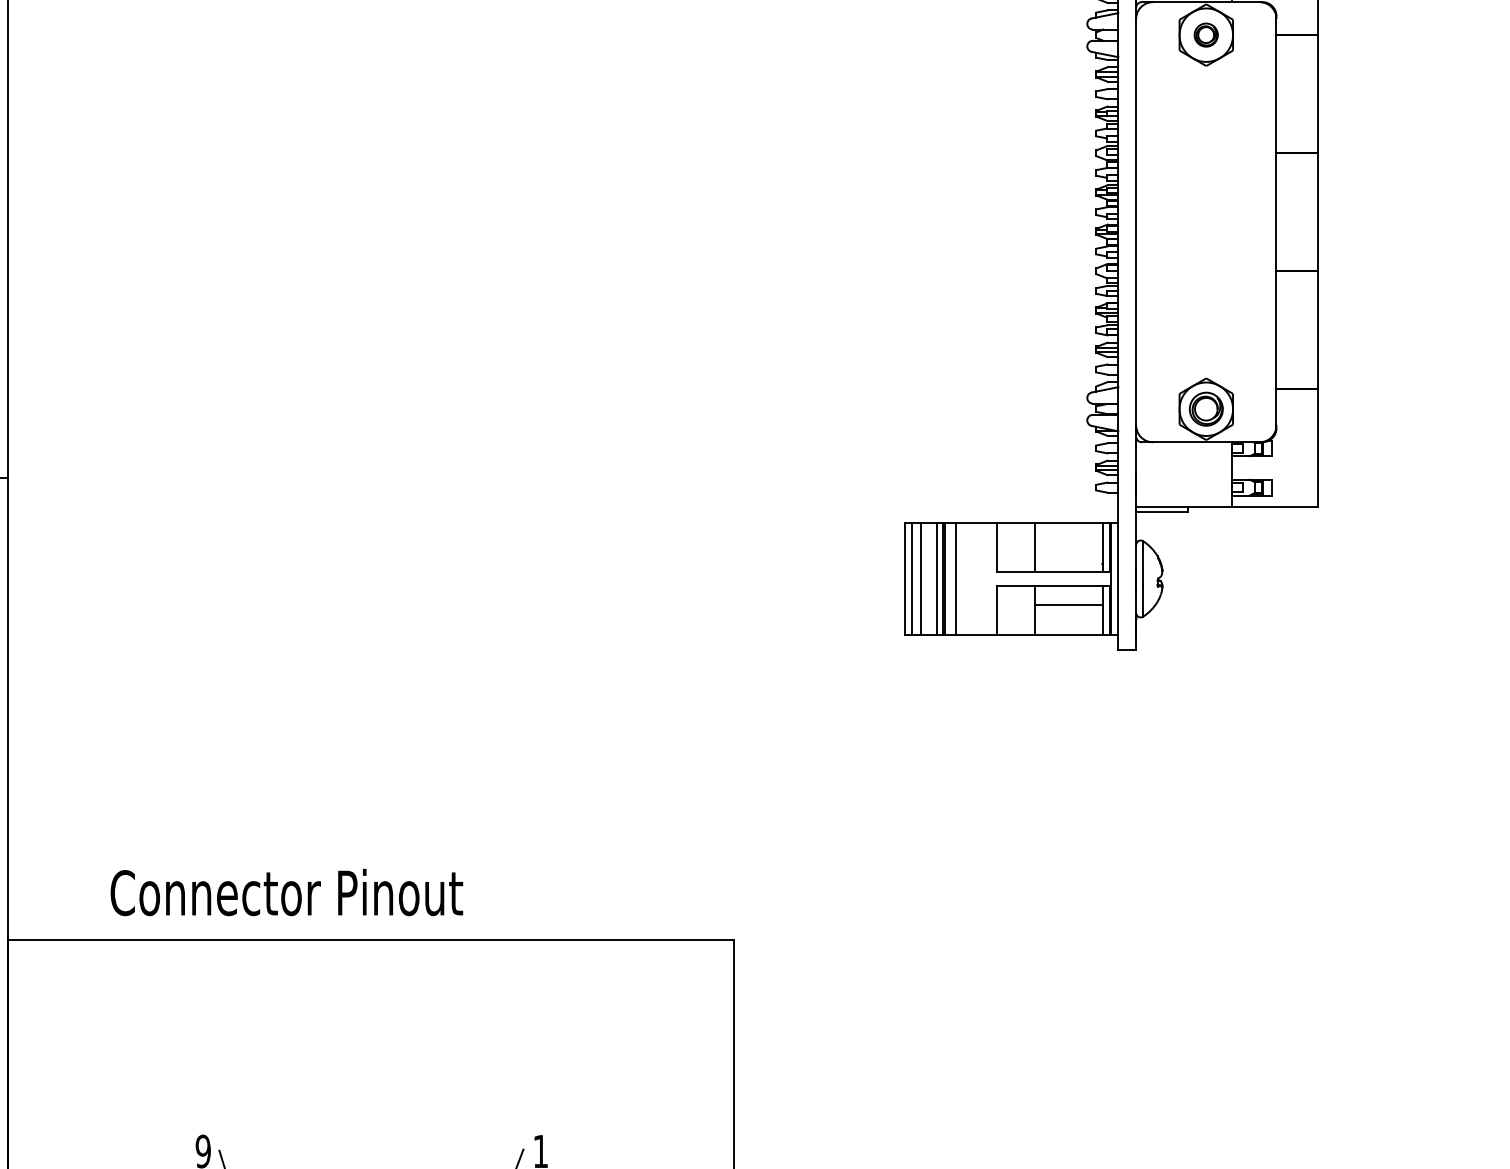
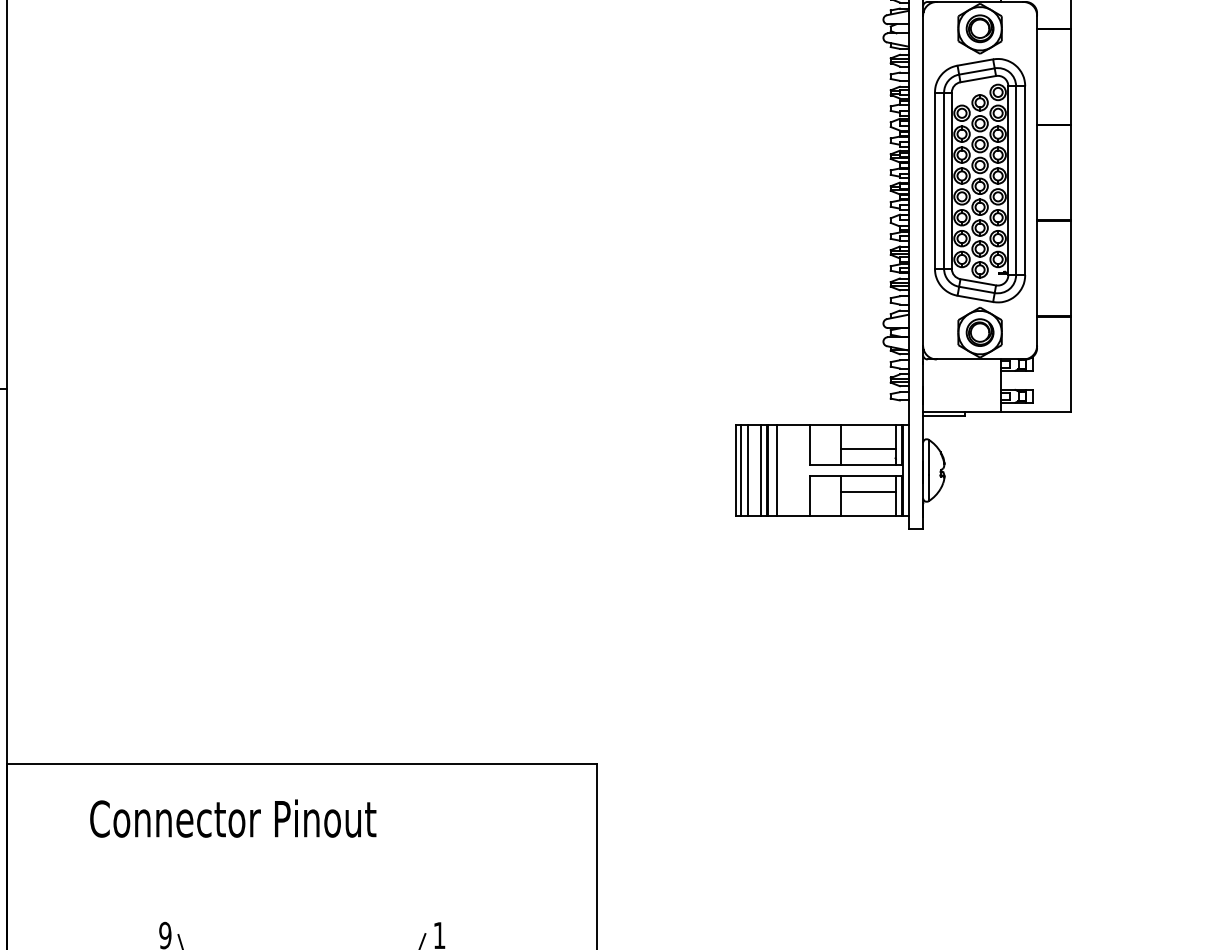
part: (1205, 34) -> (979, 28), size x1.43
part: (1205, 221) -> (979, 180), added
line: (1068, 553) -> (868, 449), added
text: (286, 892) -> (232, 818), moved

